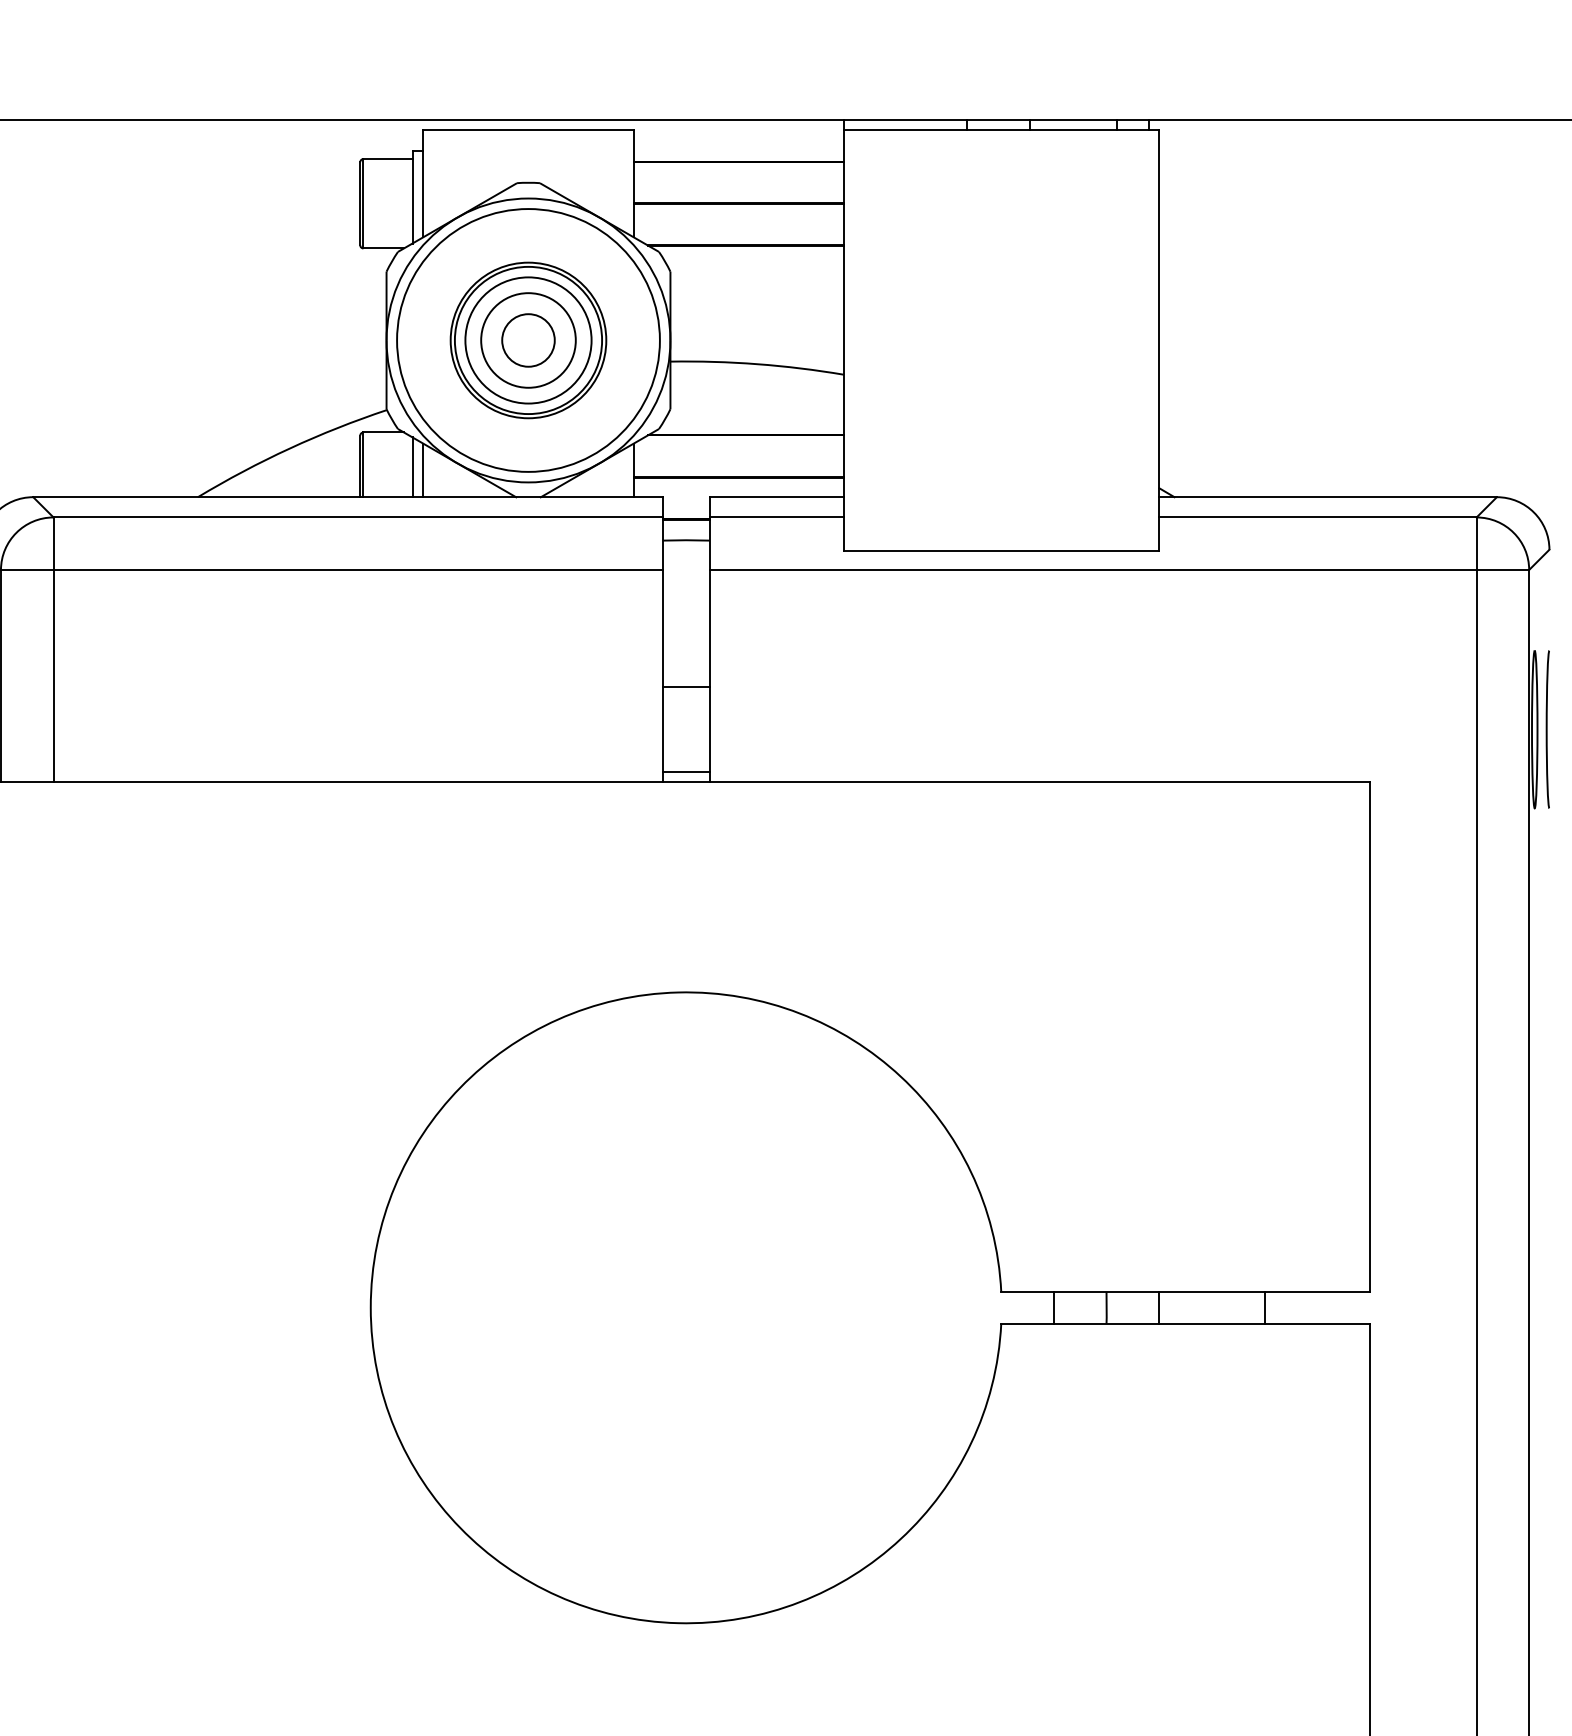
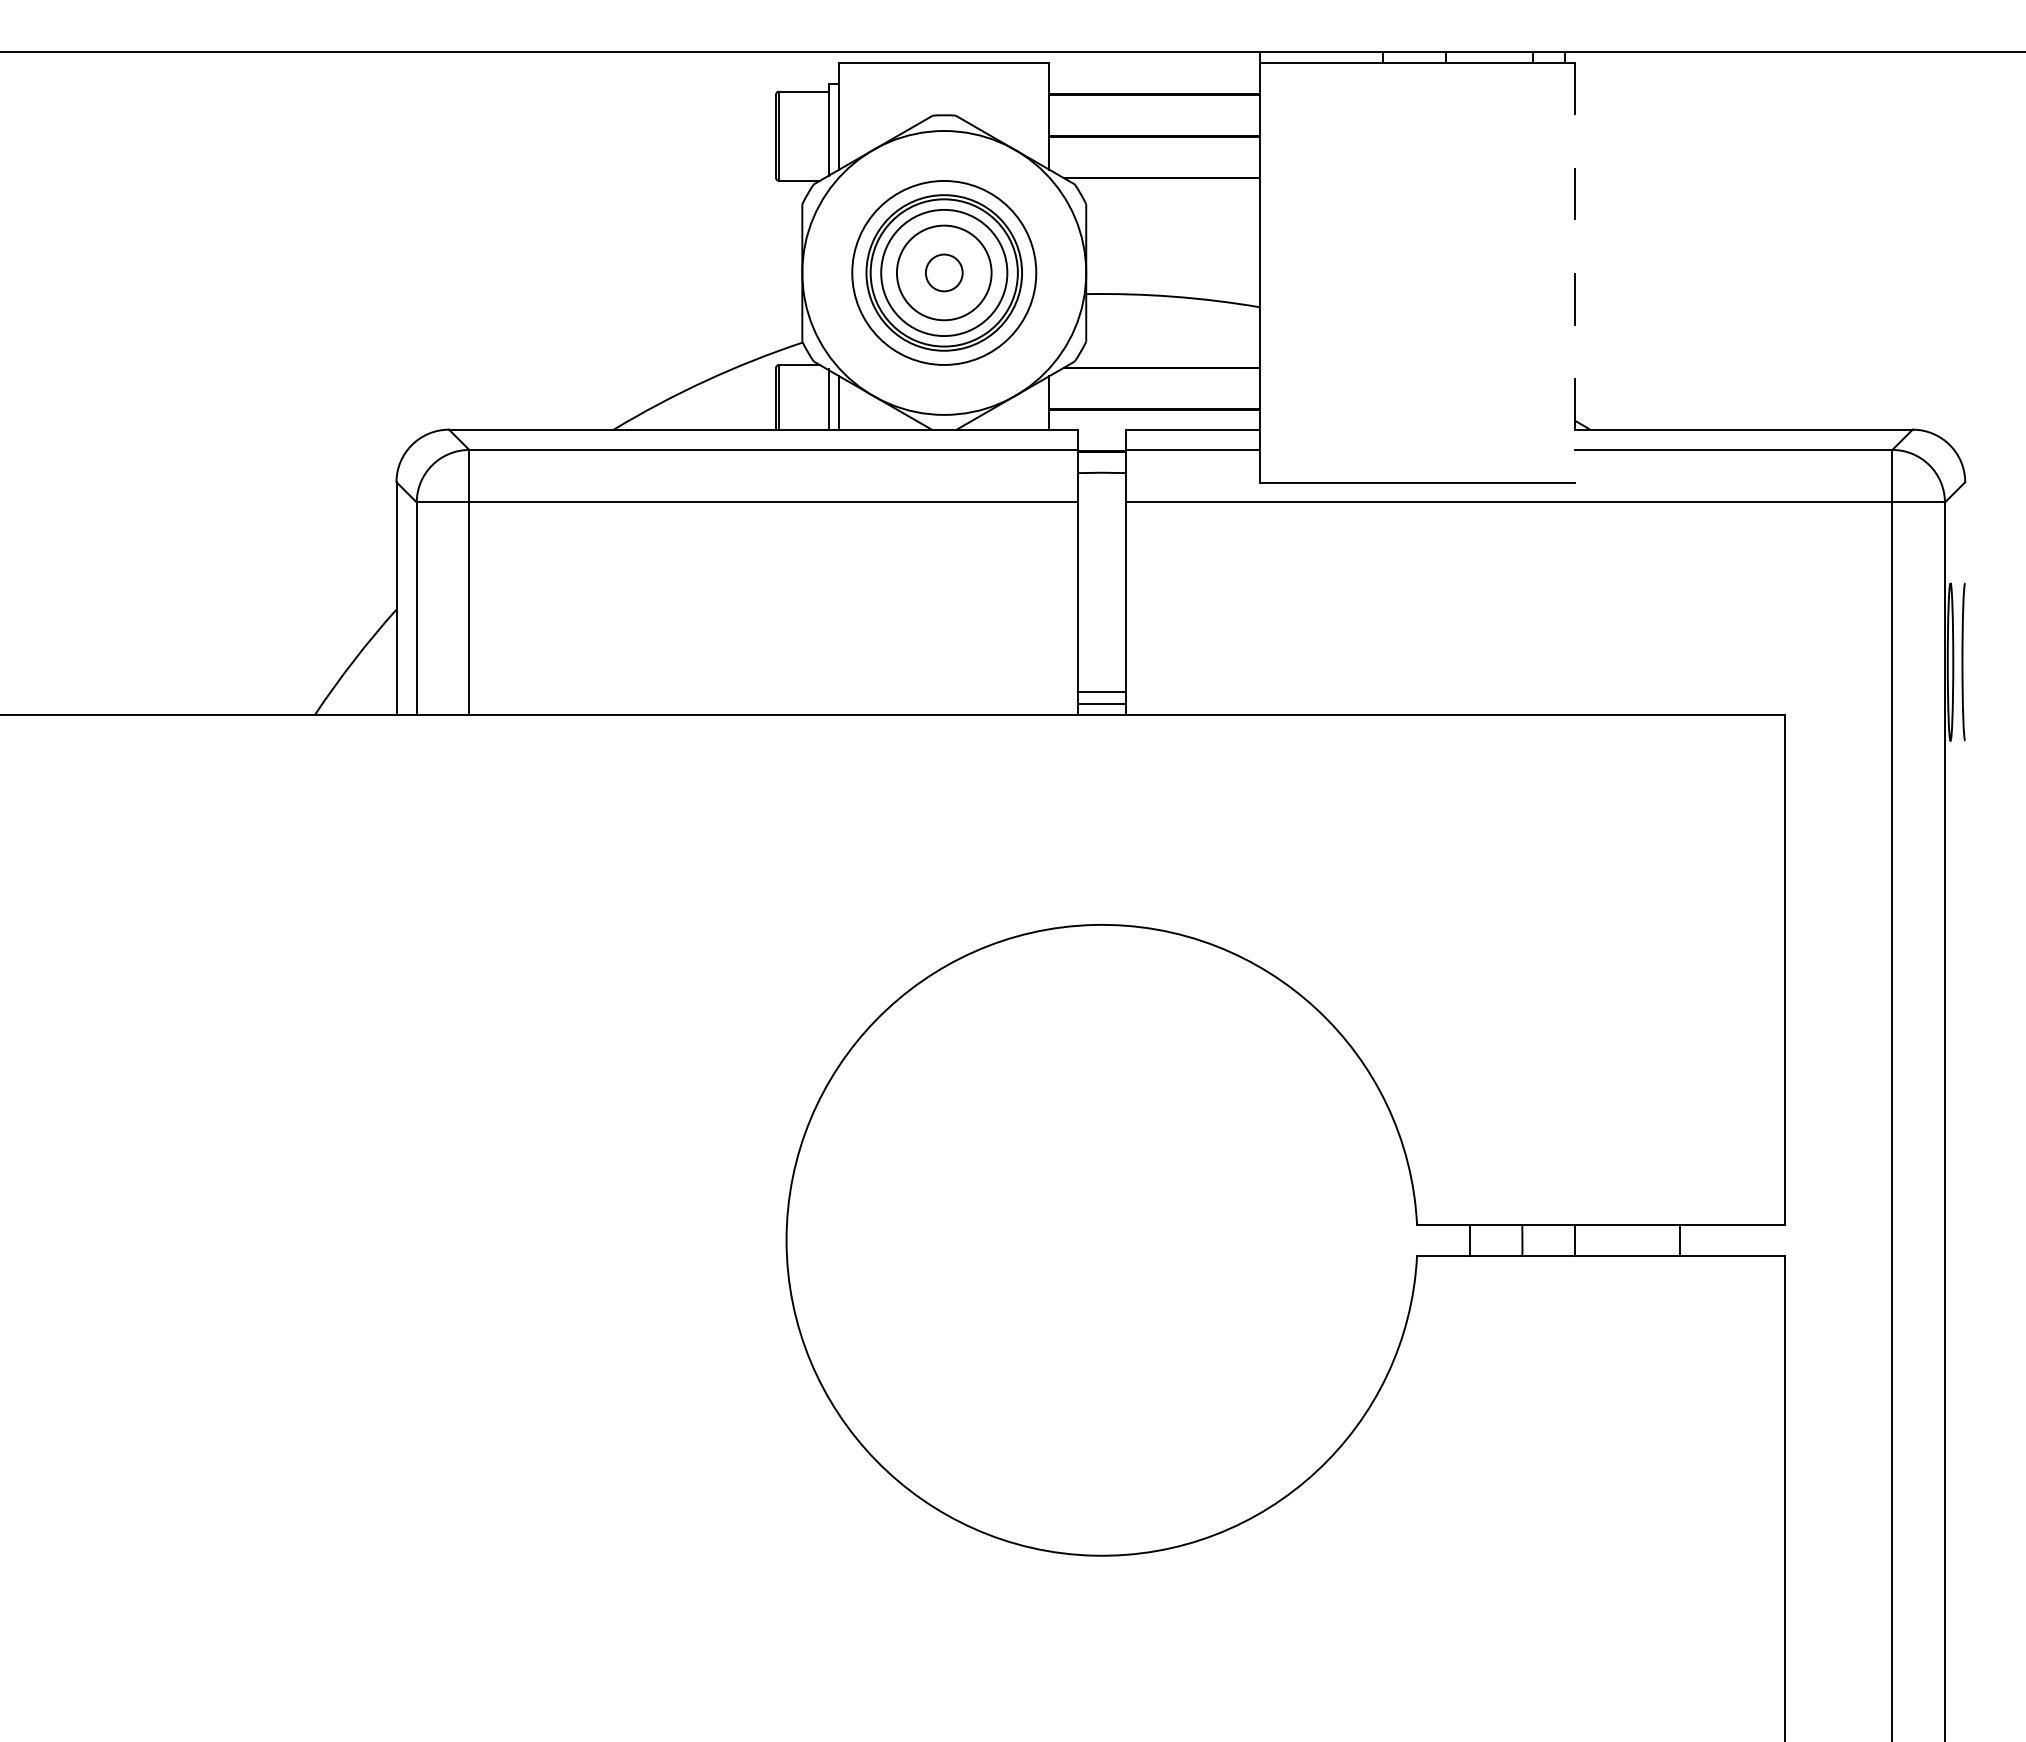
circle: (527, 340) -> (943, 272), size x0.7
circle: (528, 340) -> (944, 272), size x0.7
line: (1159, 341) -> (1575, 273), solid -> dashed
line: (685, 687) -> (1101, 691), moved

